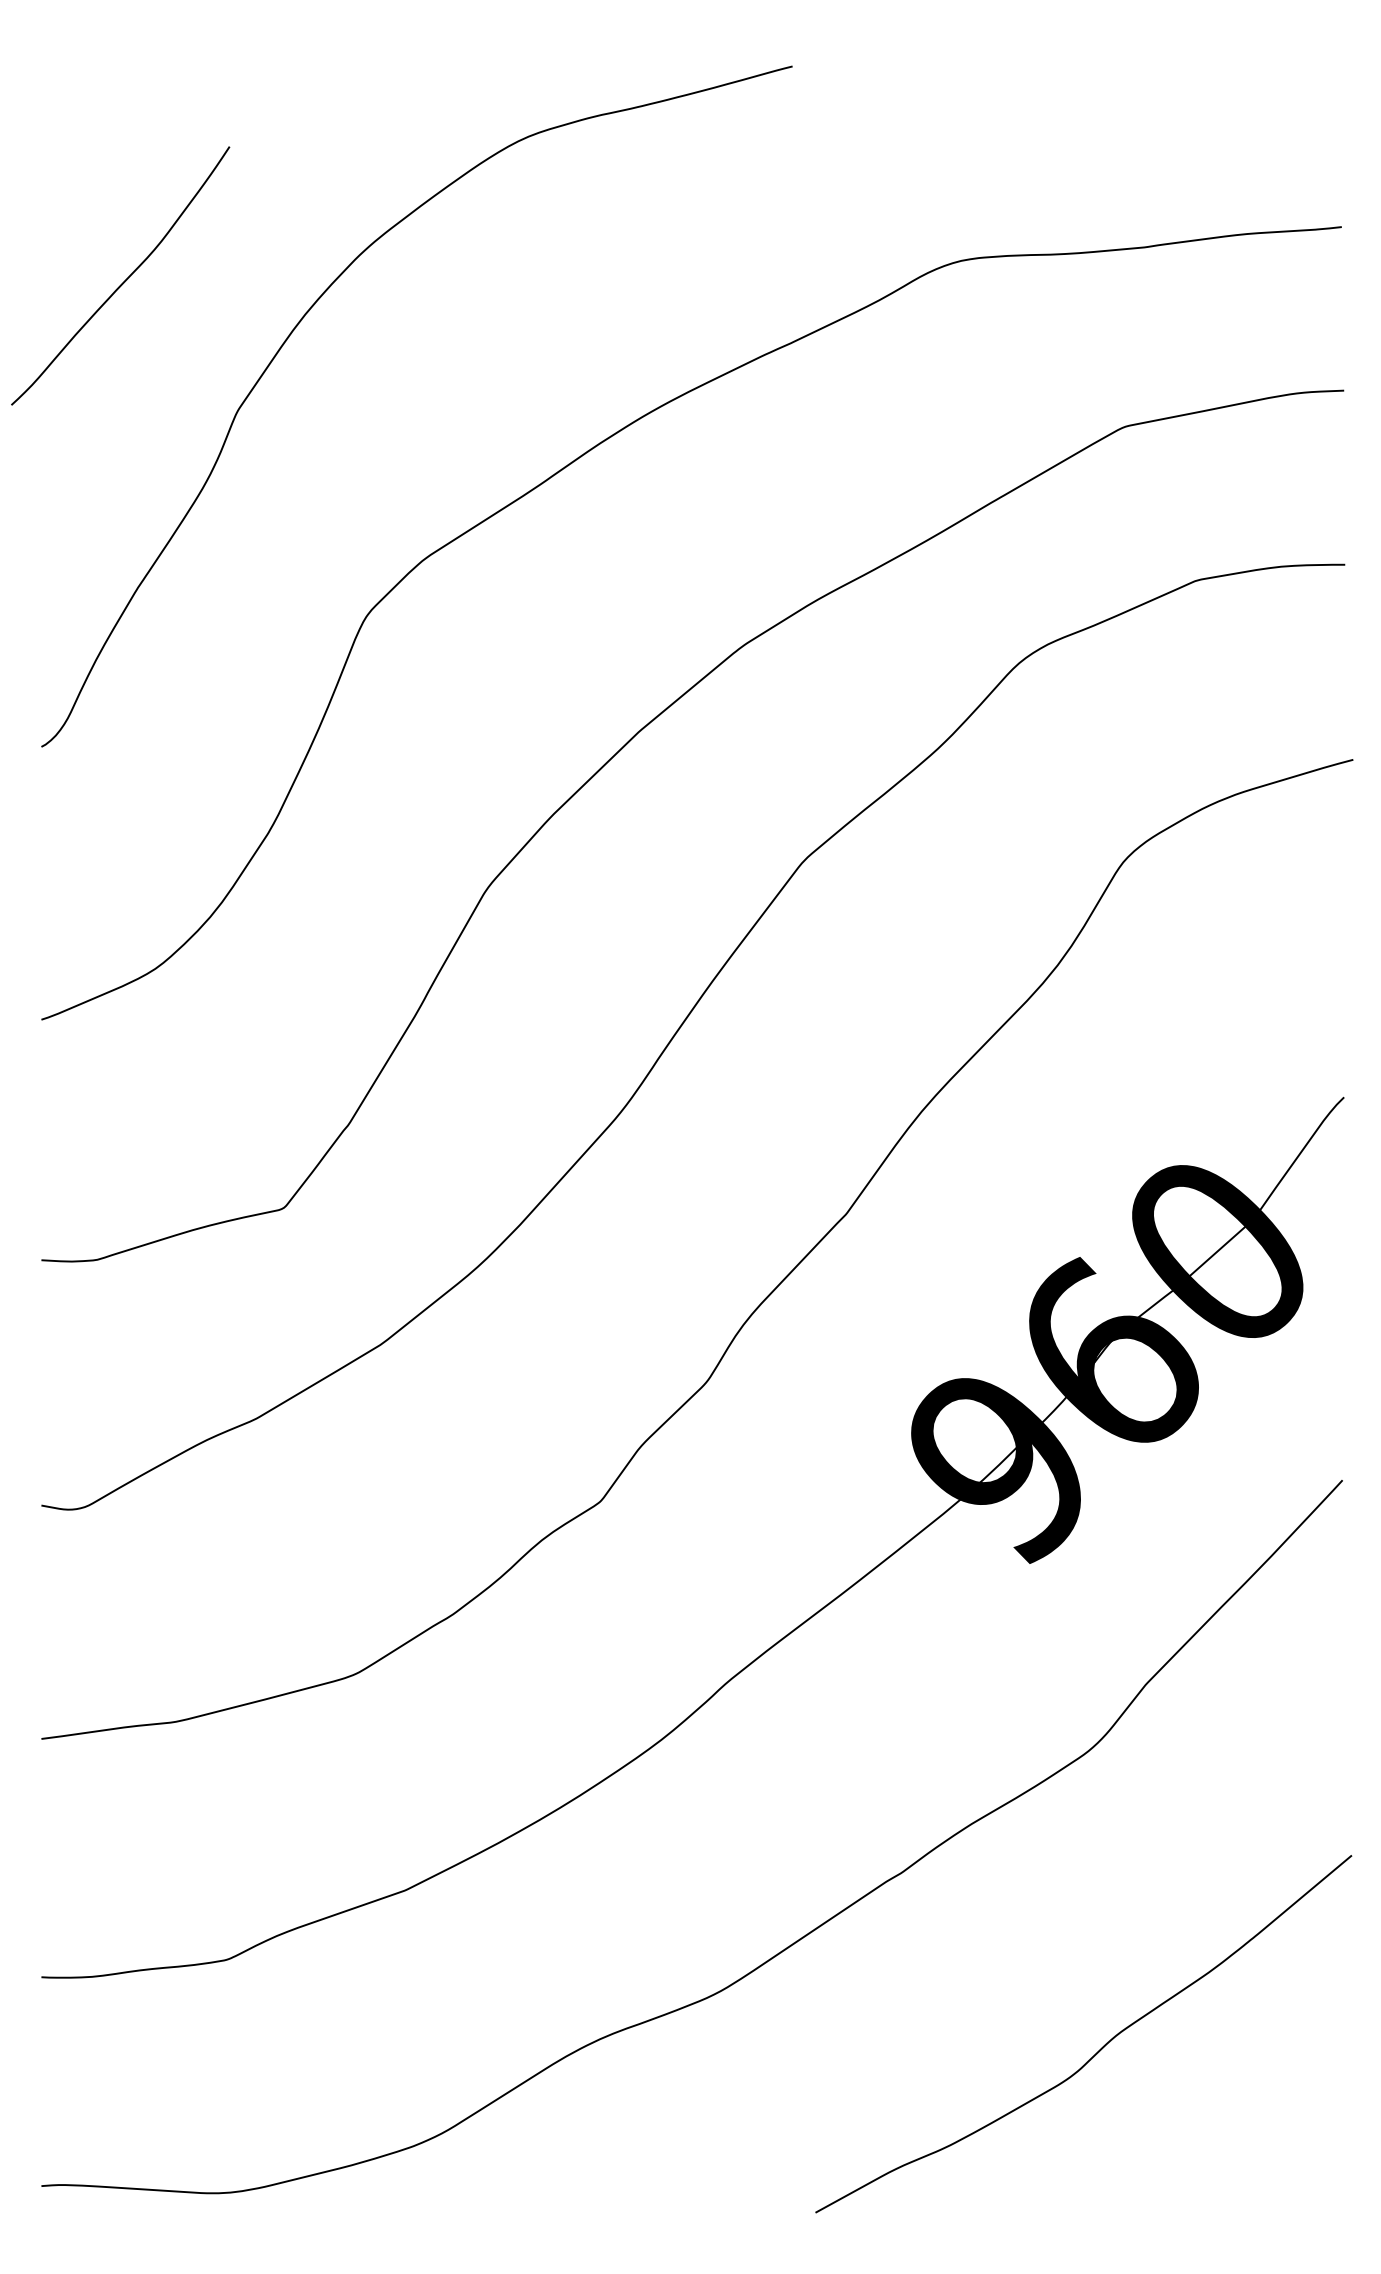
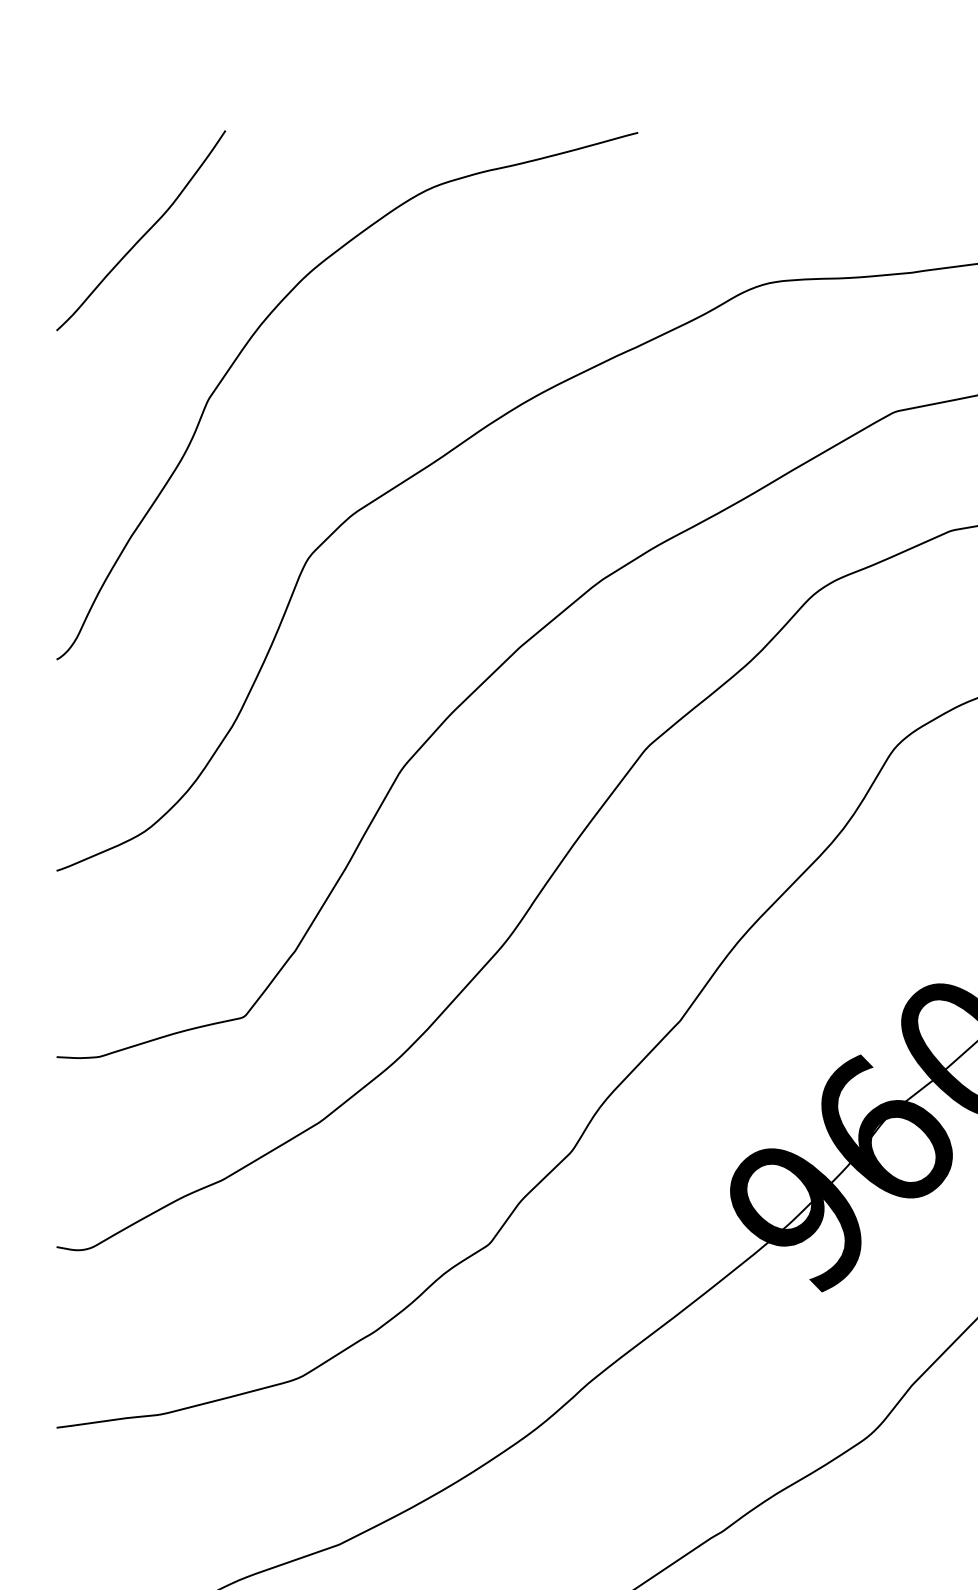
curve: (125, 279) -> (144, 233), moved

